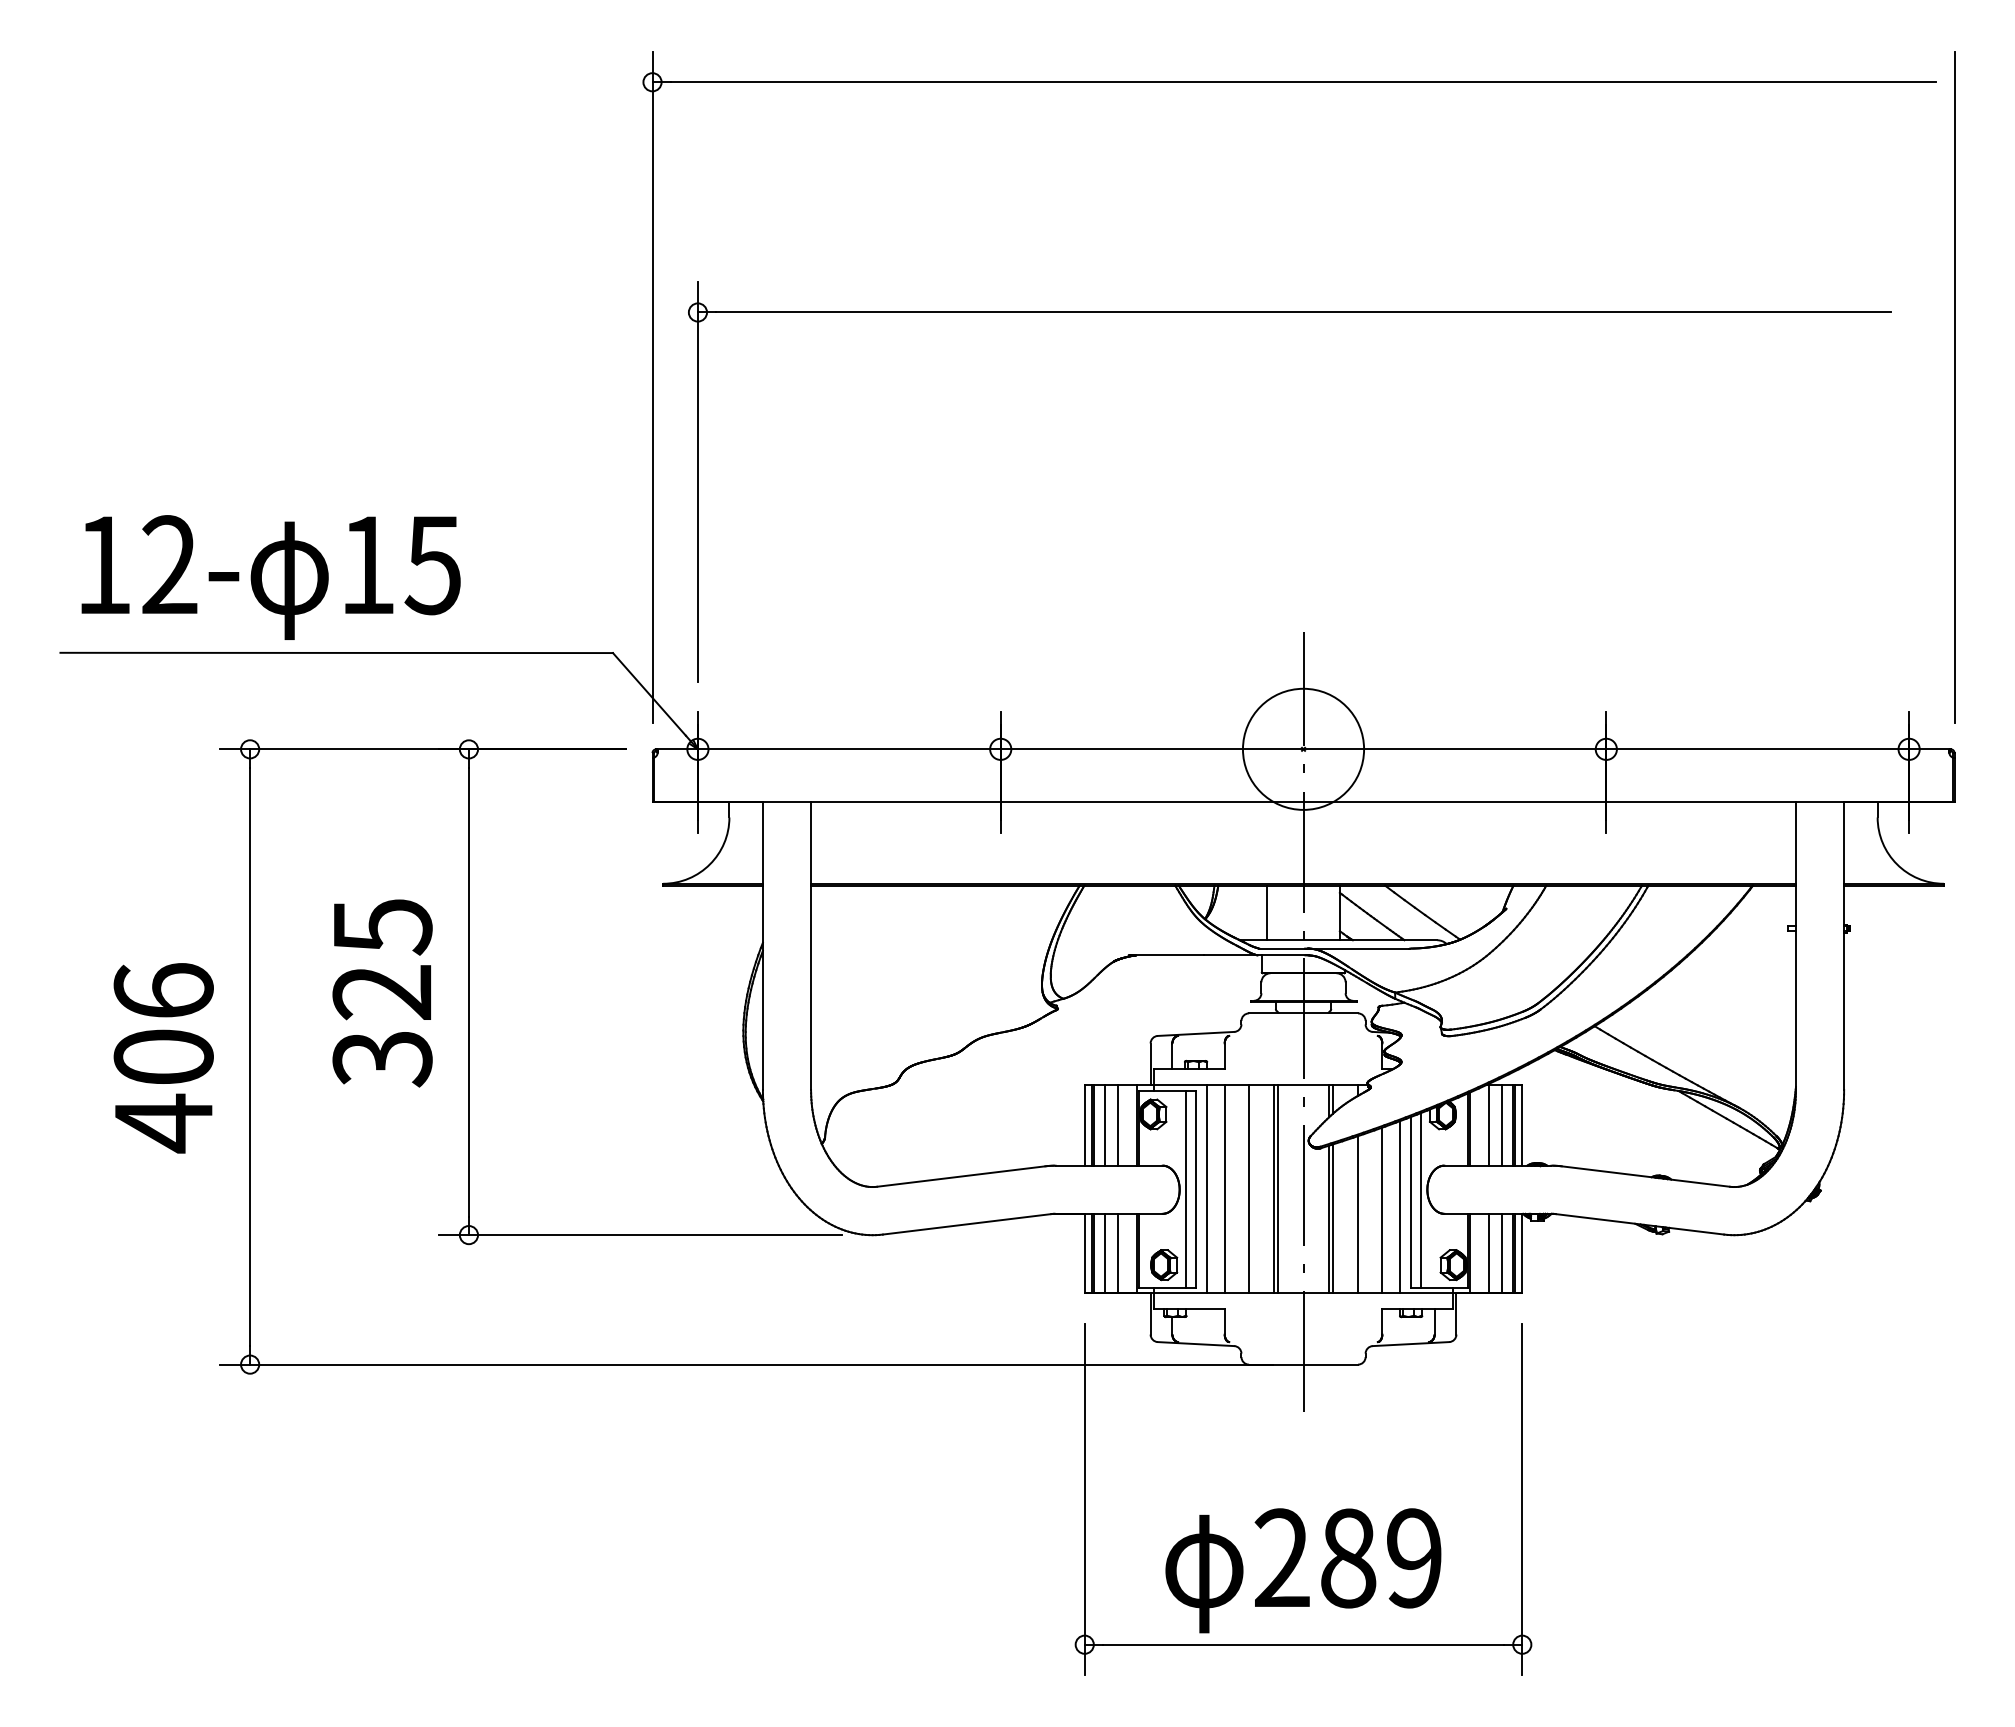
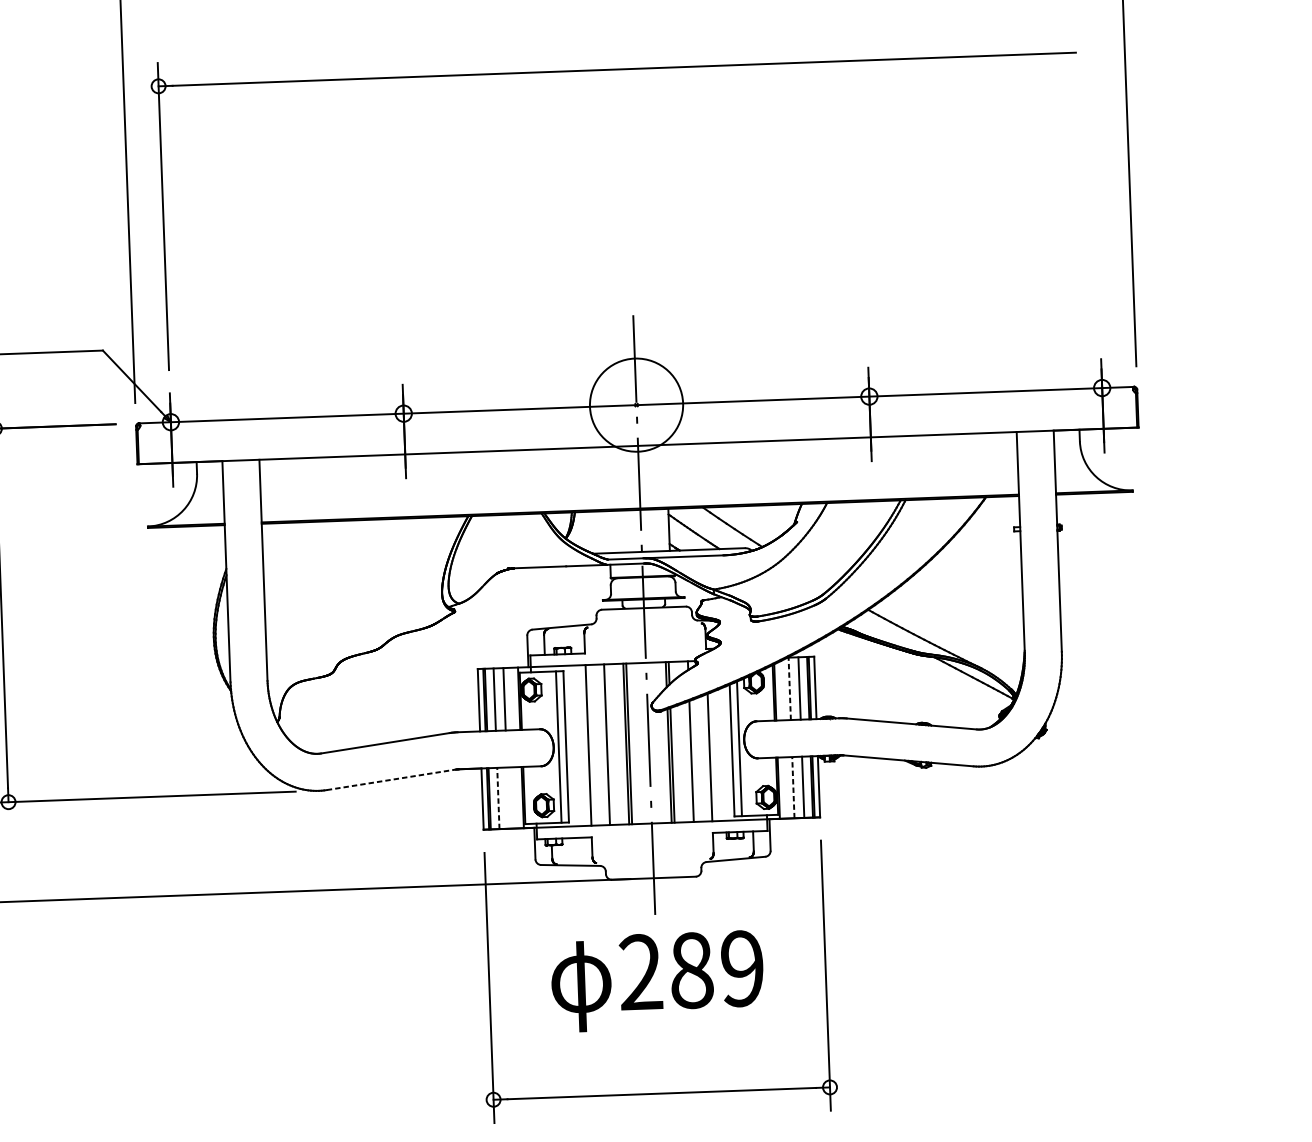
line: (1267, 912) -> (613, 531), removed
line: (1488, 1125) -> (789, 689), solid -> dashed
line: (1206, 1188) -> (574, 745), removed
line: (1400, 1207) -> (724, 754), removed
line: (967, 1224) -> (391, 779), solid -> dashed
line: (1105, 1253) -> (498, 798), solid -> dashed
line: (1118, 1253) -> (508, 798), removed
line: (1488, 1253) -> (792, 787), solid -> dashed
text: (1303, 1570) -> (657, 981), moved

